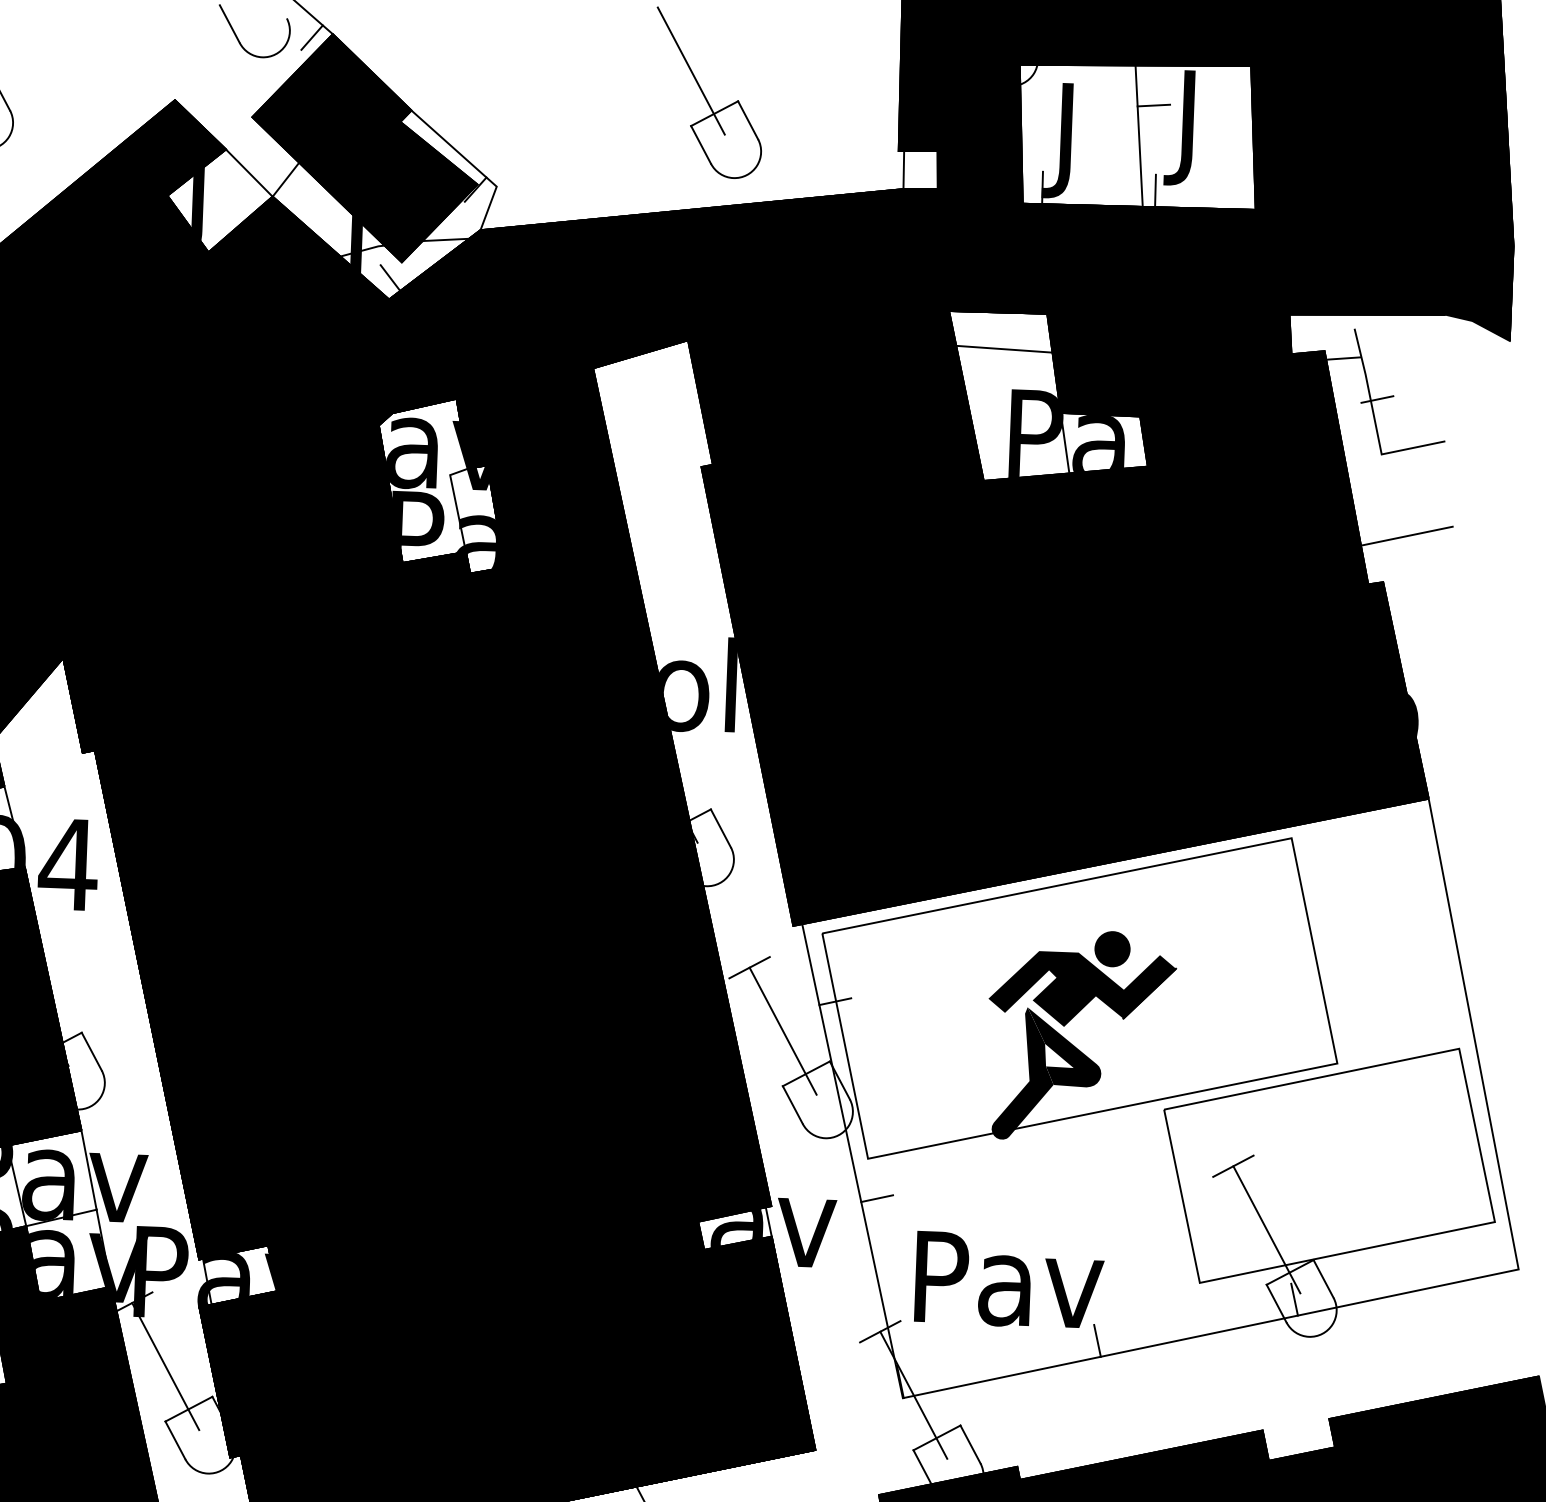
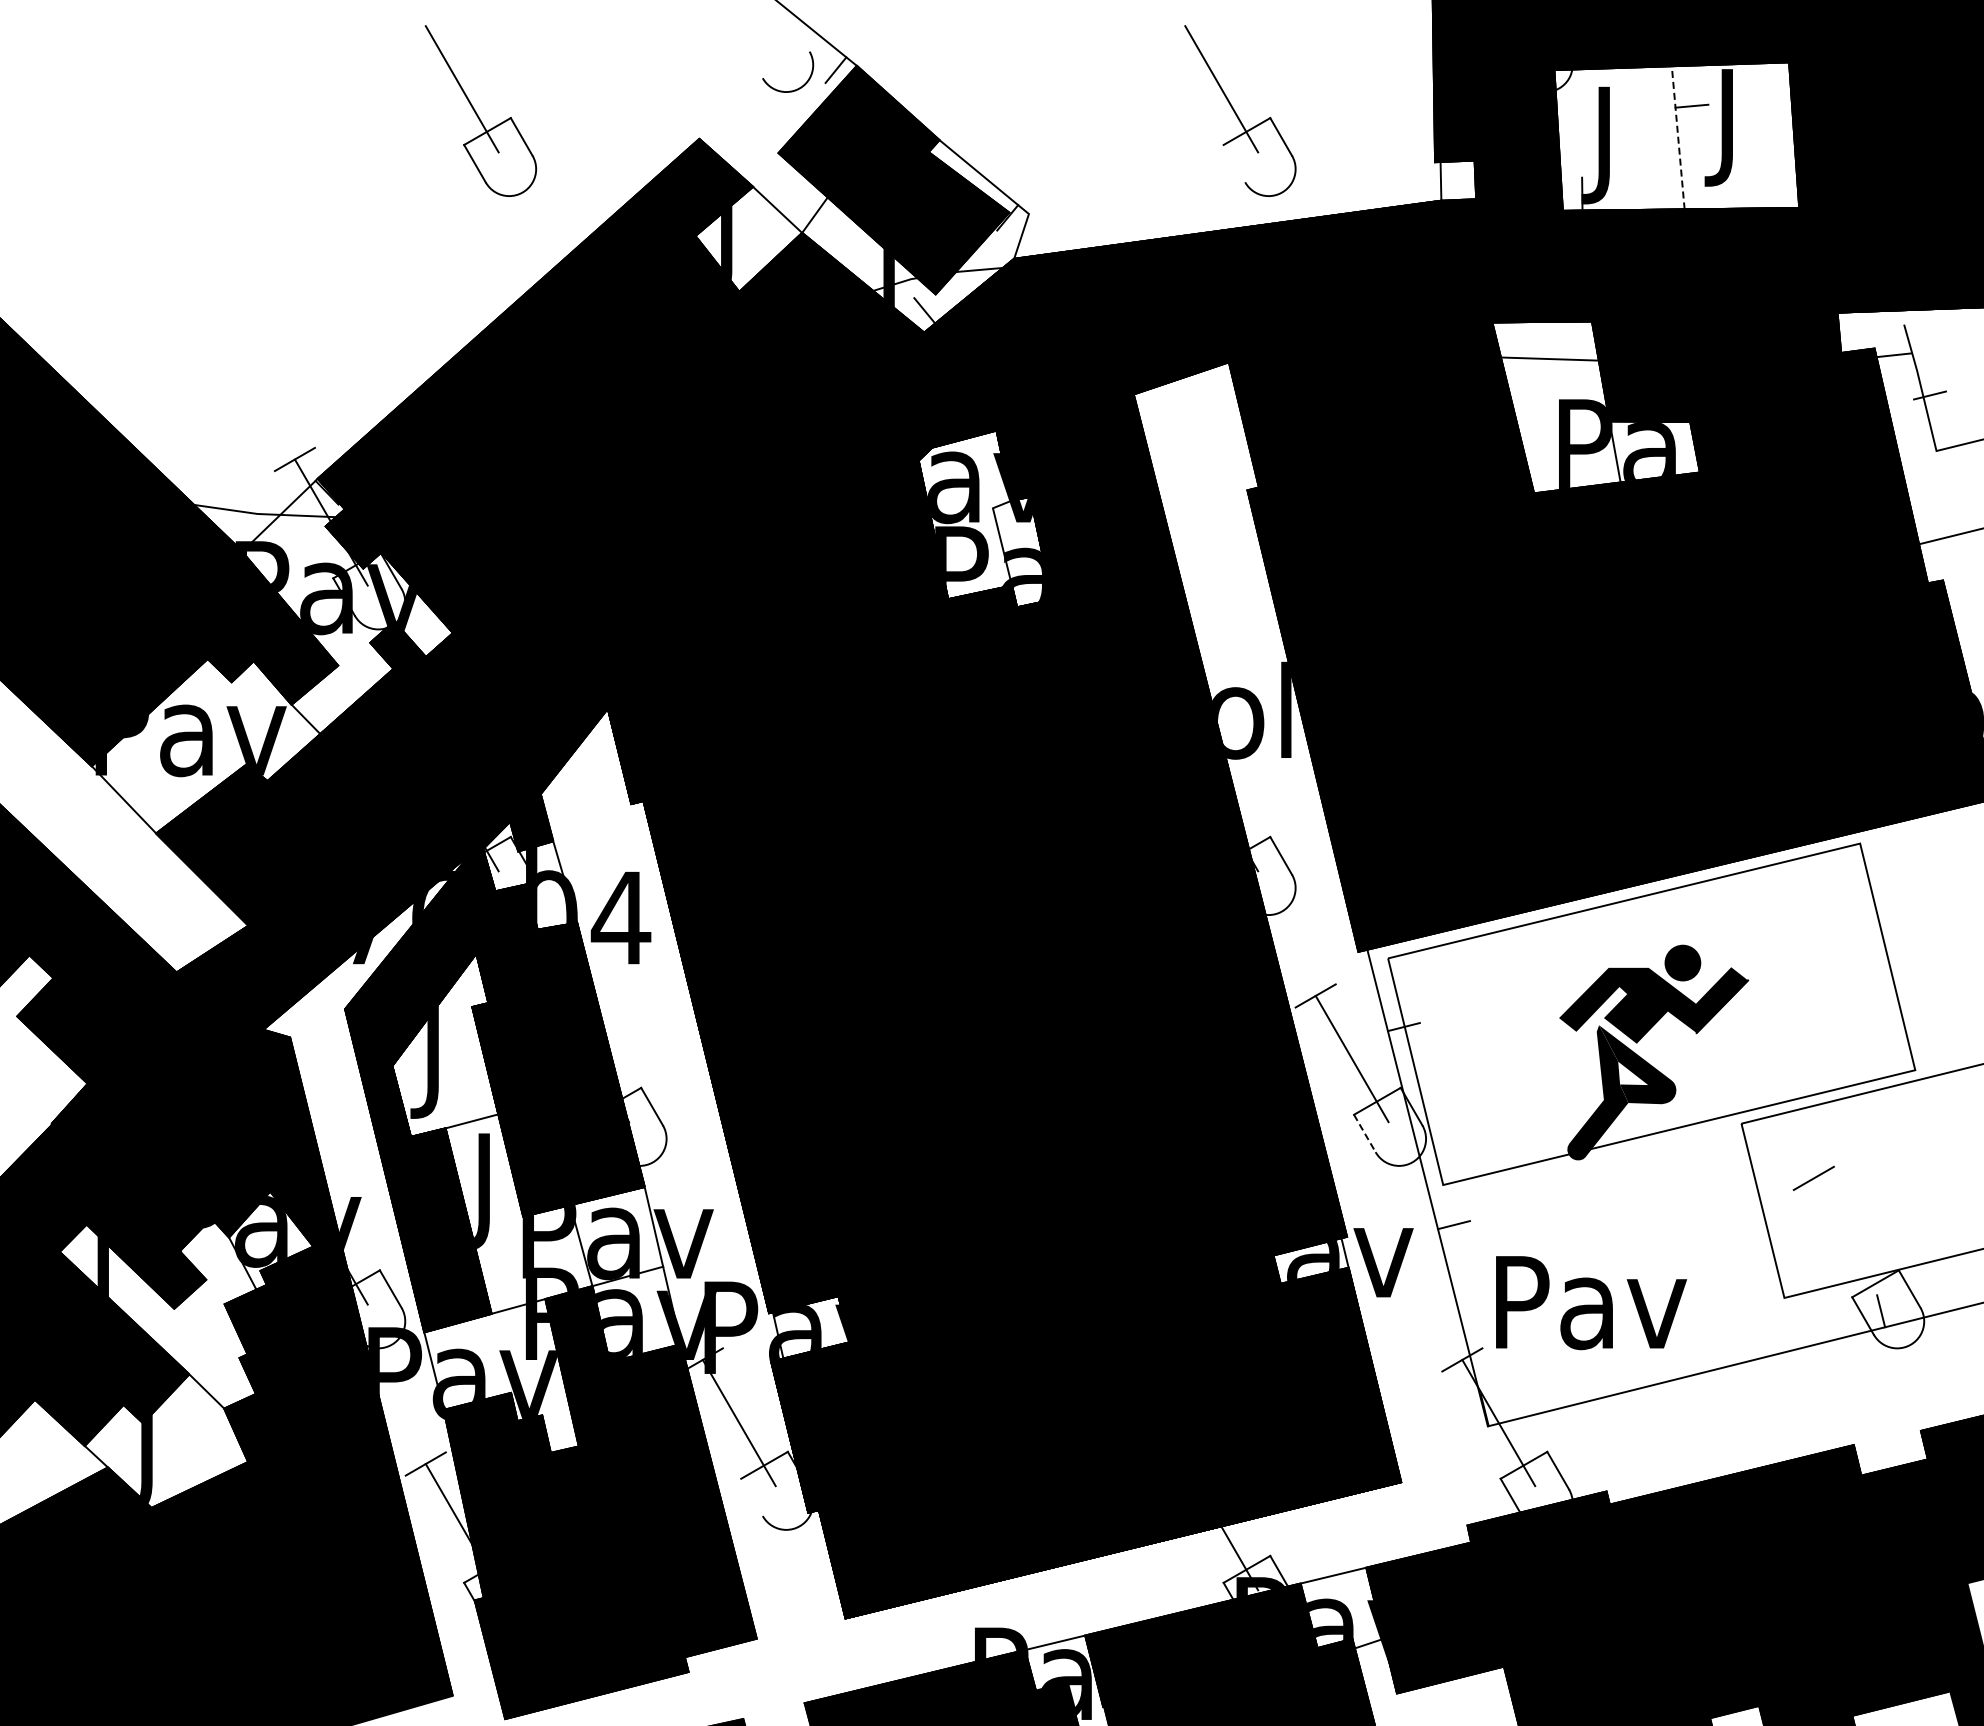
line: (229, 23) -> (751, 59), removed
line: (1139, 135) -> (1678, 137), solid -> dashed
line: (701, 144) -> (1234, 163), removed
line: (1155, 190) -> (1696, 192), removed
line: (792, 1105) -> (1364, 1133), solid -> dashed
line: (1266, 1229) -> (1849, 1241), removed
line: (1097, 1340) -> (1682, 1360), removed
line: (174, 1440) -> (751, 1497), removed

